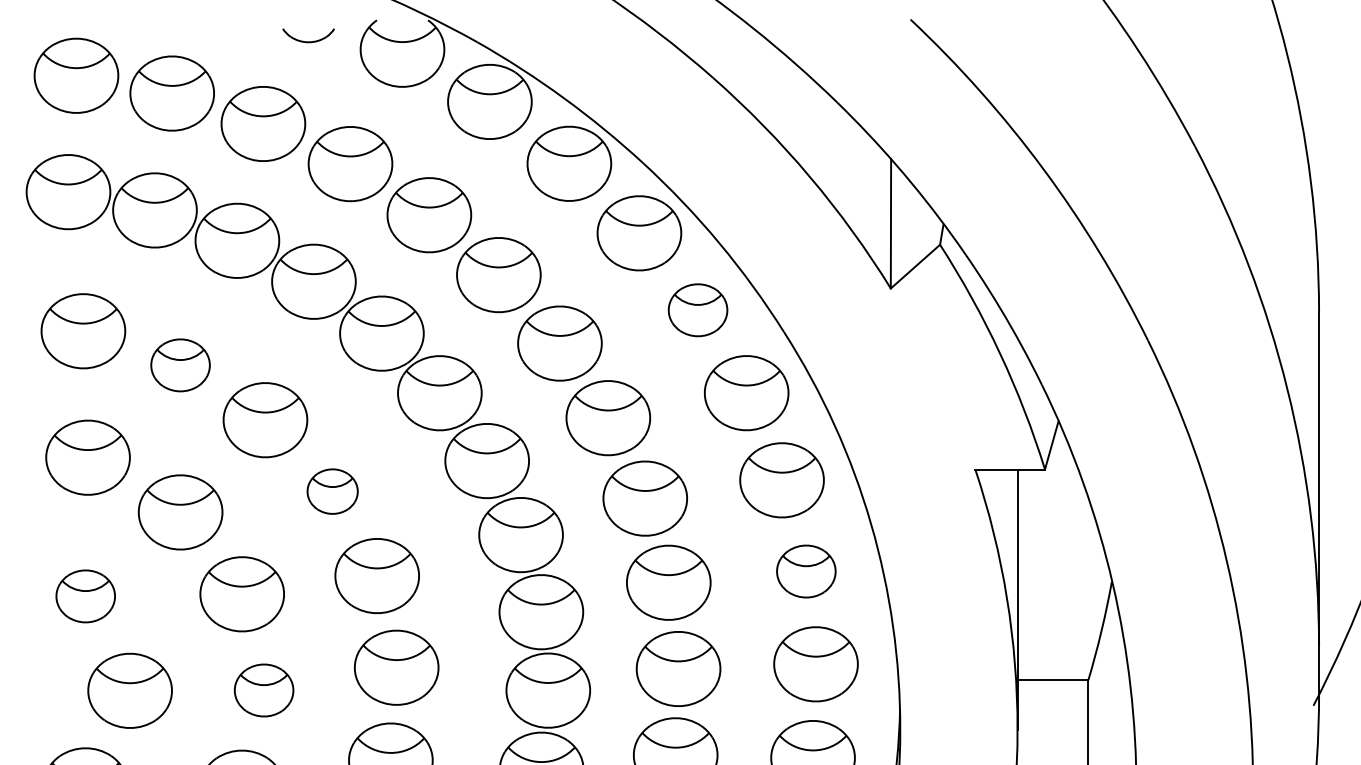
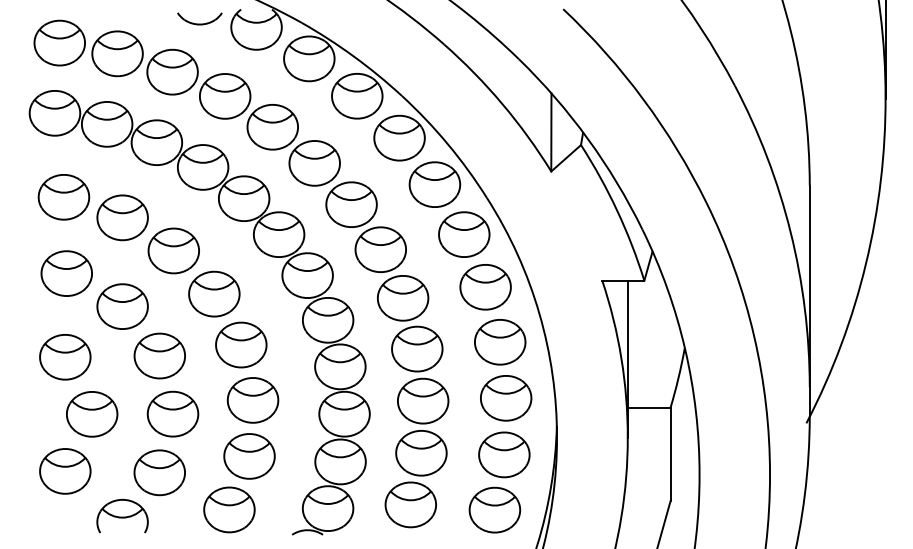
part: (307, 35) -> (199, 18), size x1.43
part: (697, 310) -> (434, 184), size x1.43
part: (180, 364) -> (122, 217), size x1.43
part: (332, 490) -> (214, 293), size x1.67
part: (806, 571) -> (500, 342), size x1.43
part: (85, 596) -> (65, 357), size x1.43
part: (263, 689) -> (172, 413), size x1.43

